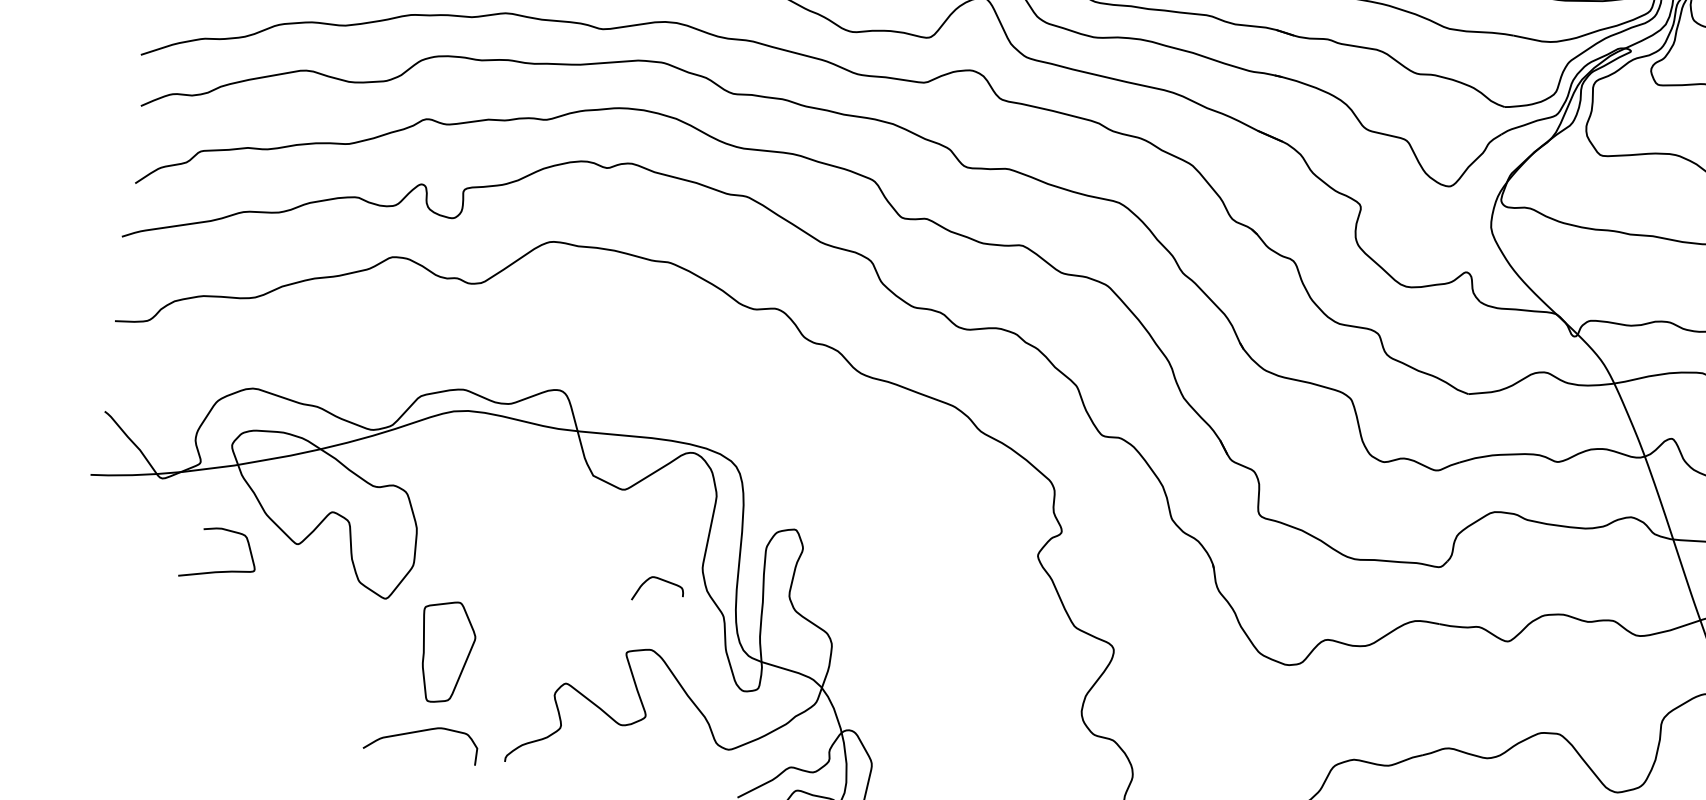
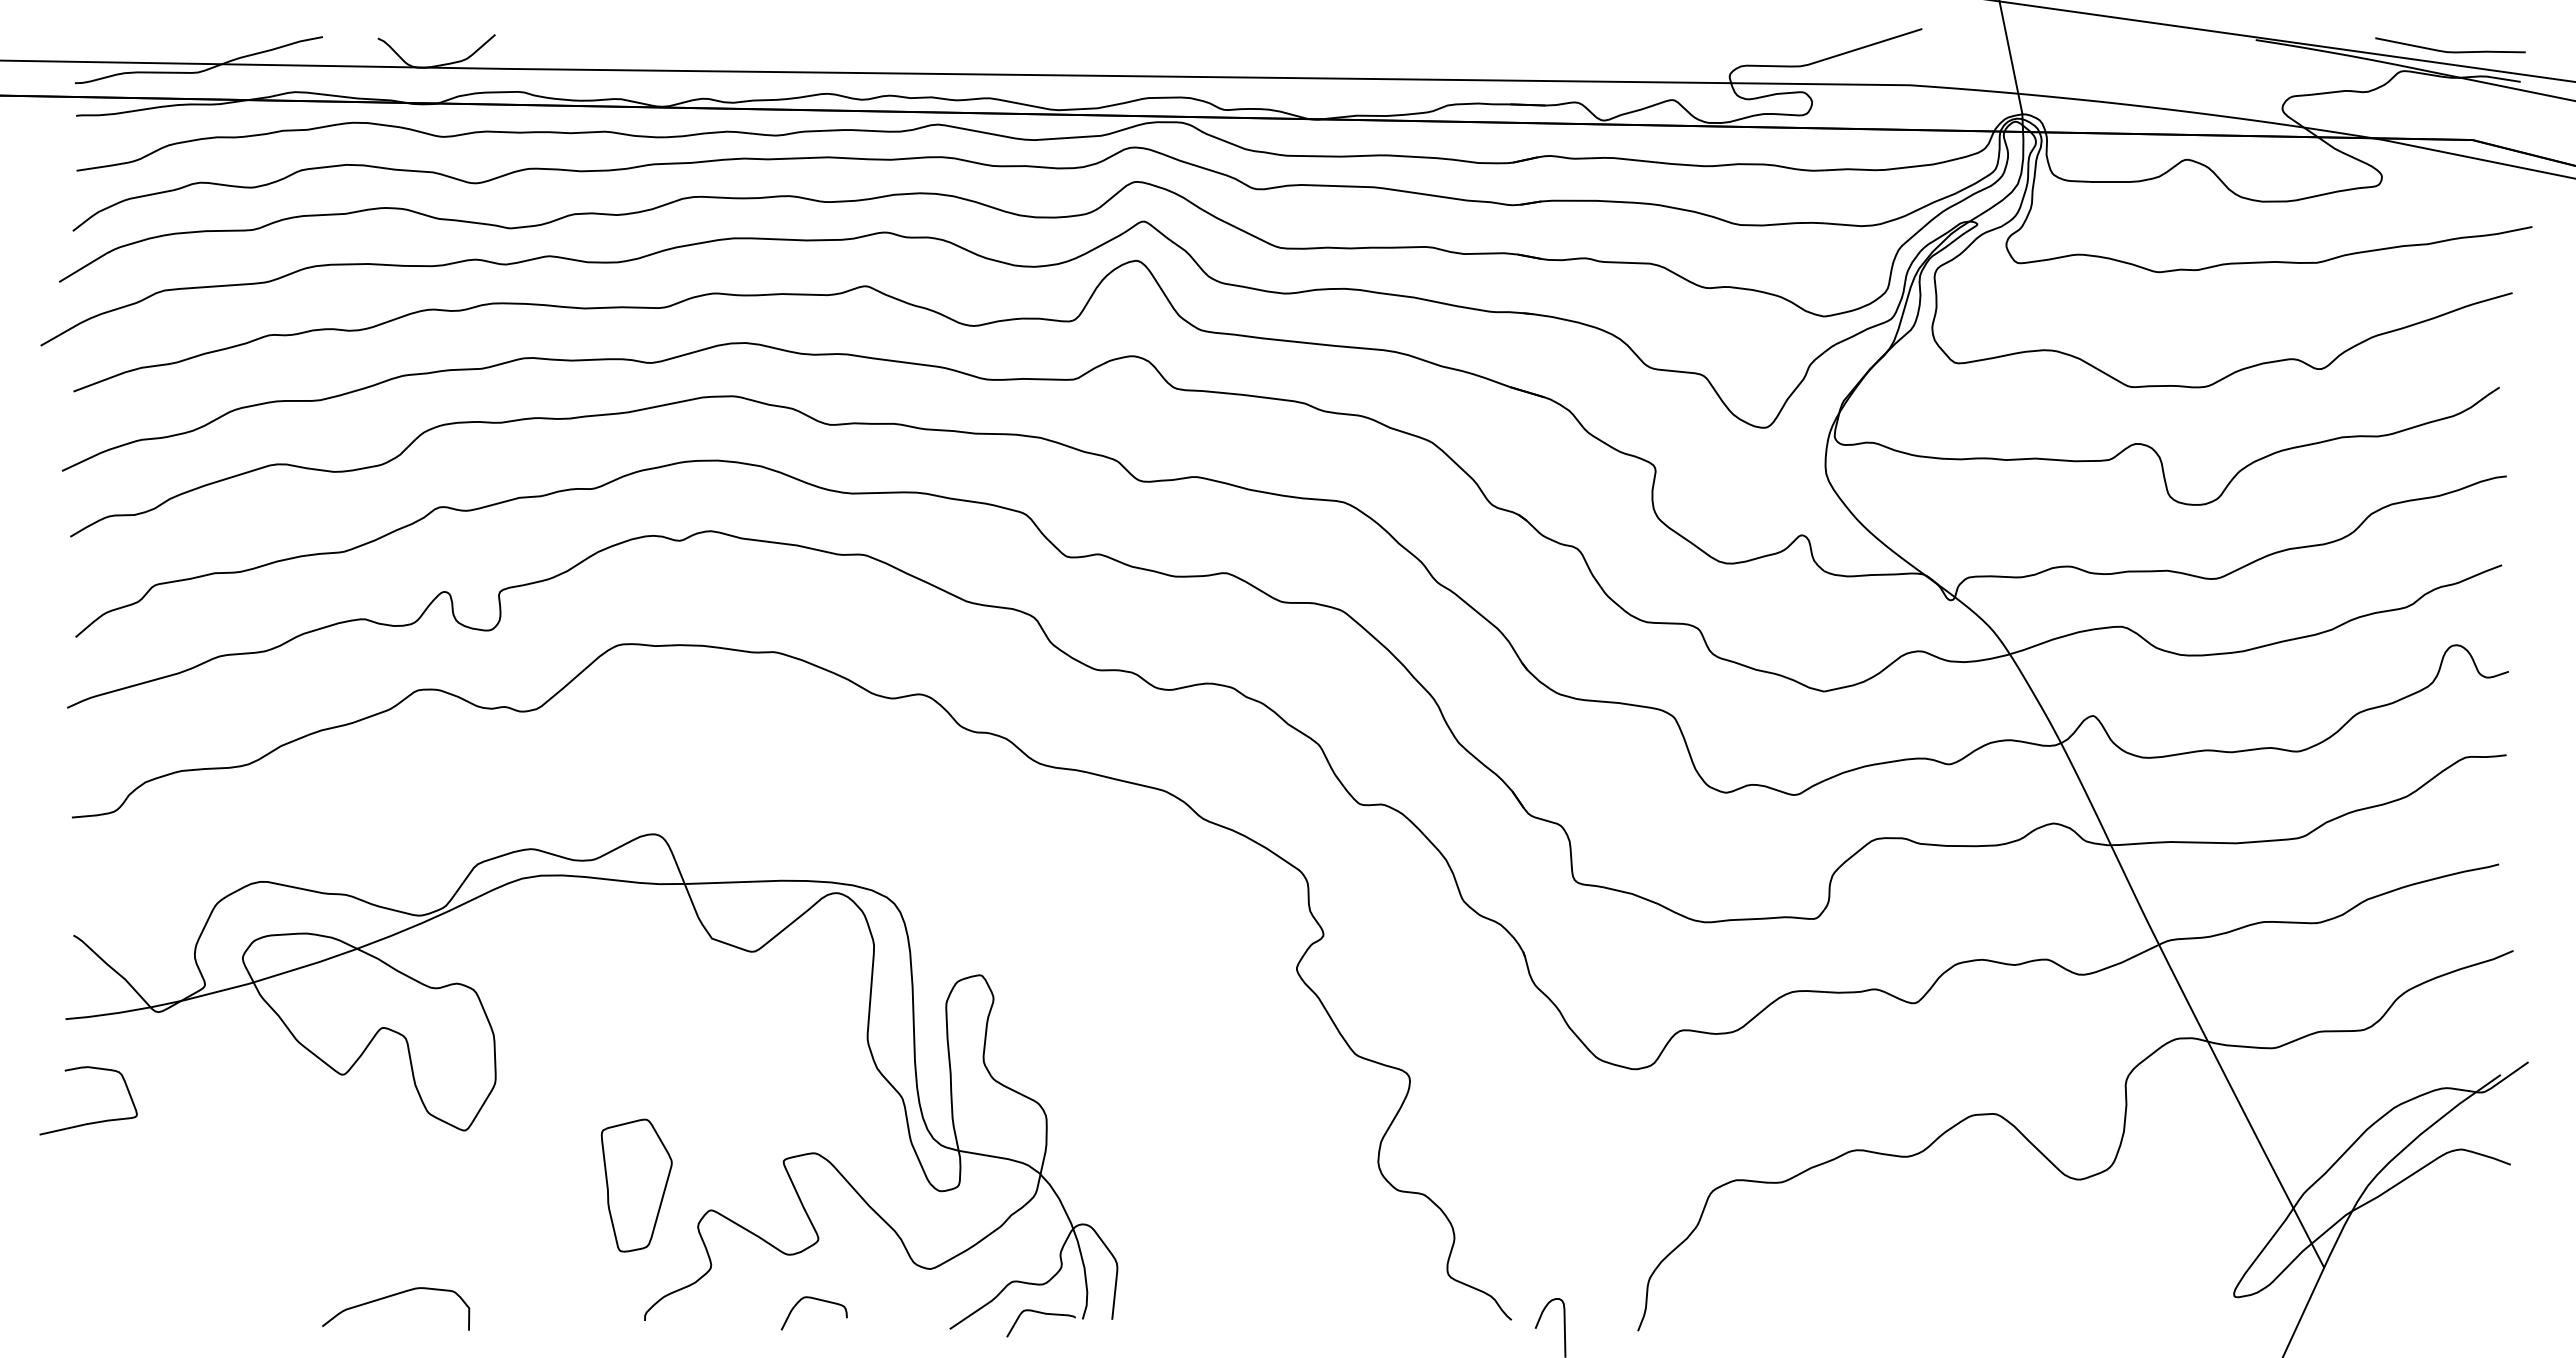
curve: (217, 571) -> (89, 1122), moved
curve: (662, 580) -> (817, 1300), moved
part: (446, 652) -> (636, 1185), moved
curve: (419, 732) -> (392, 1296), moved

